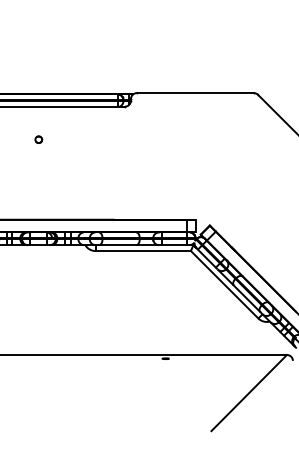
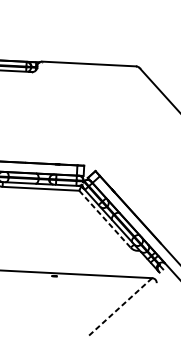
line: (224, 284) -> (104, 218), solid -> dashed
line: (249, 393) -> (120, 307), solid -> dashed

